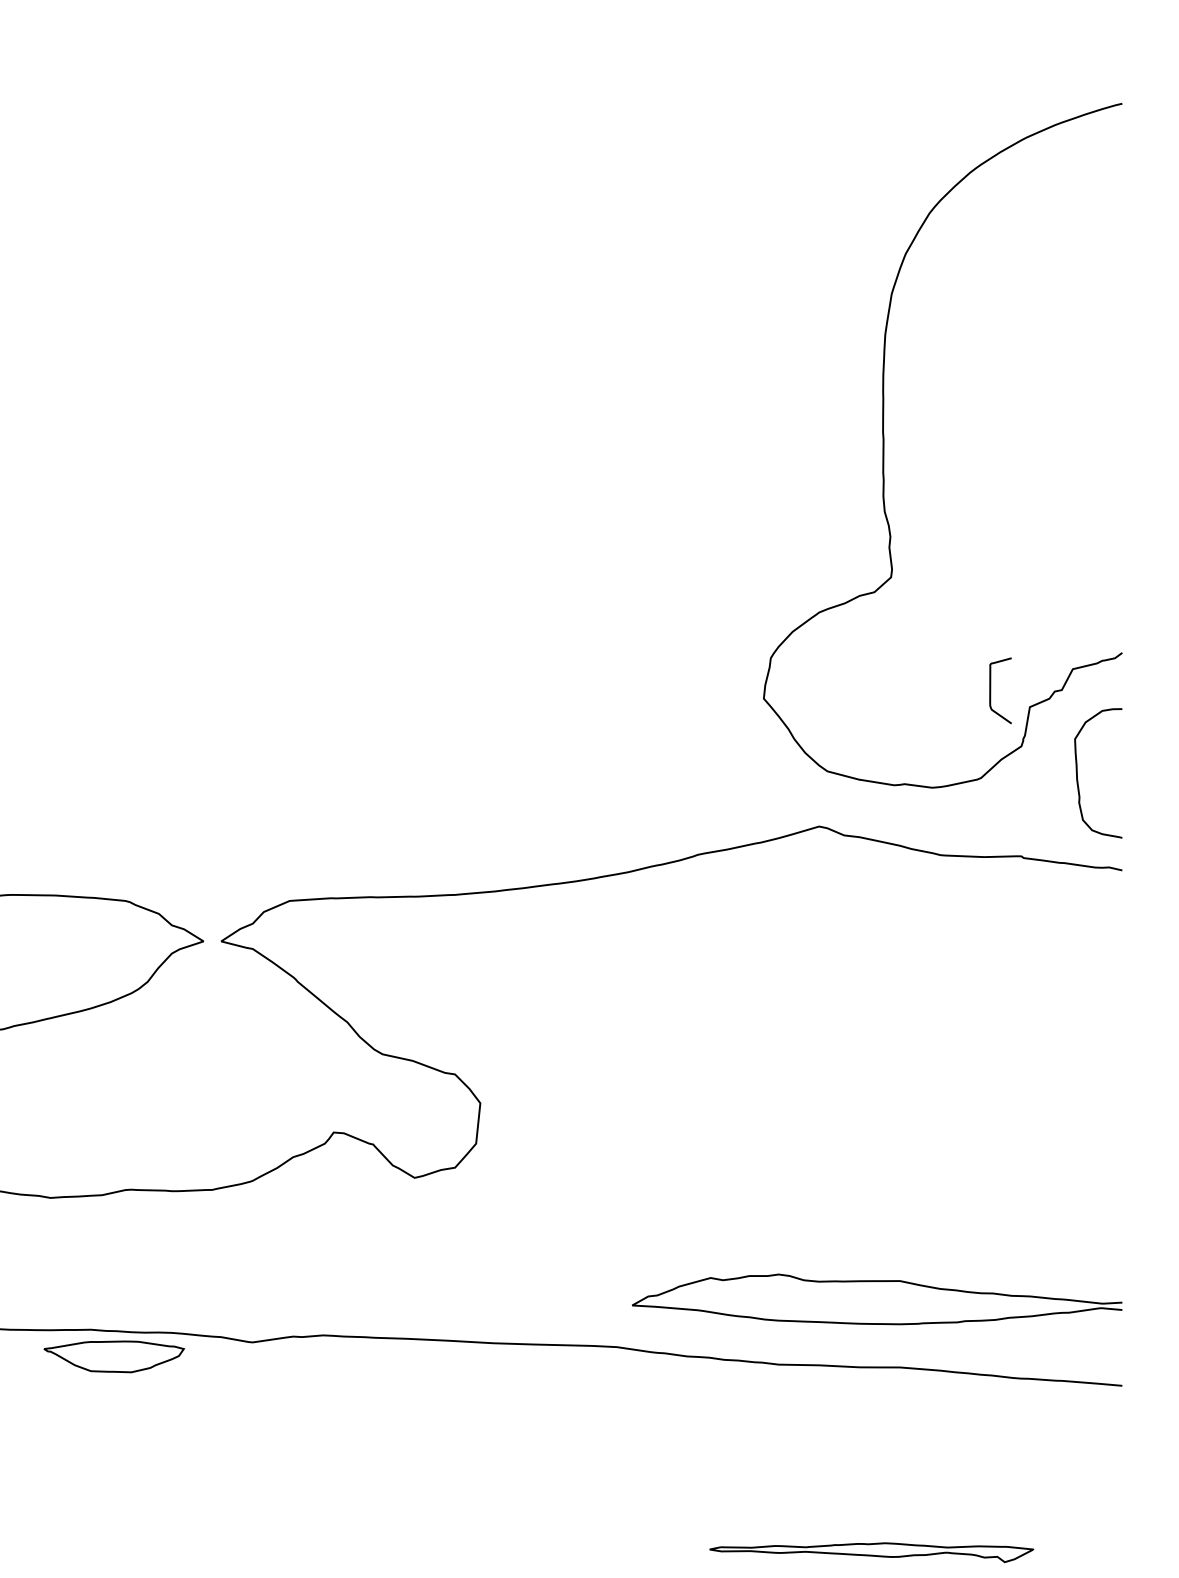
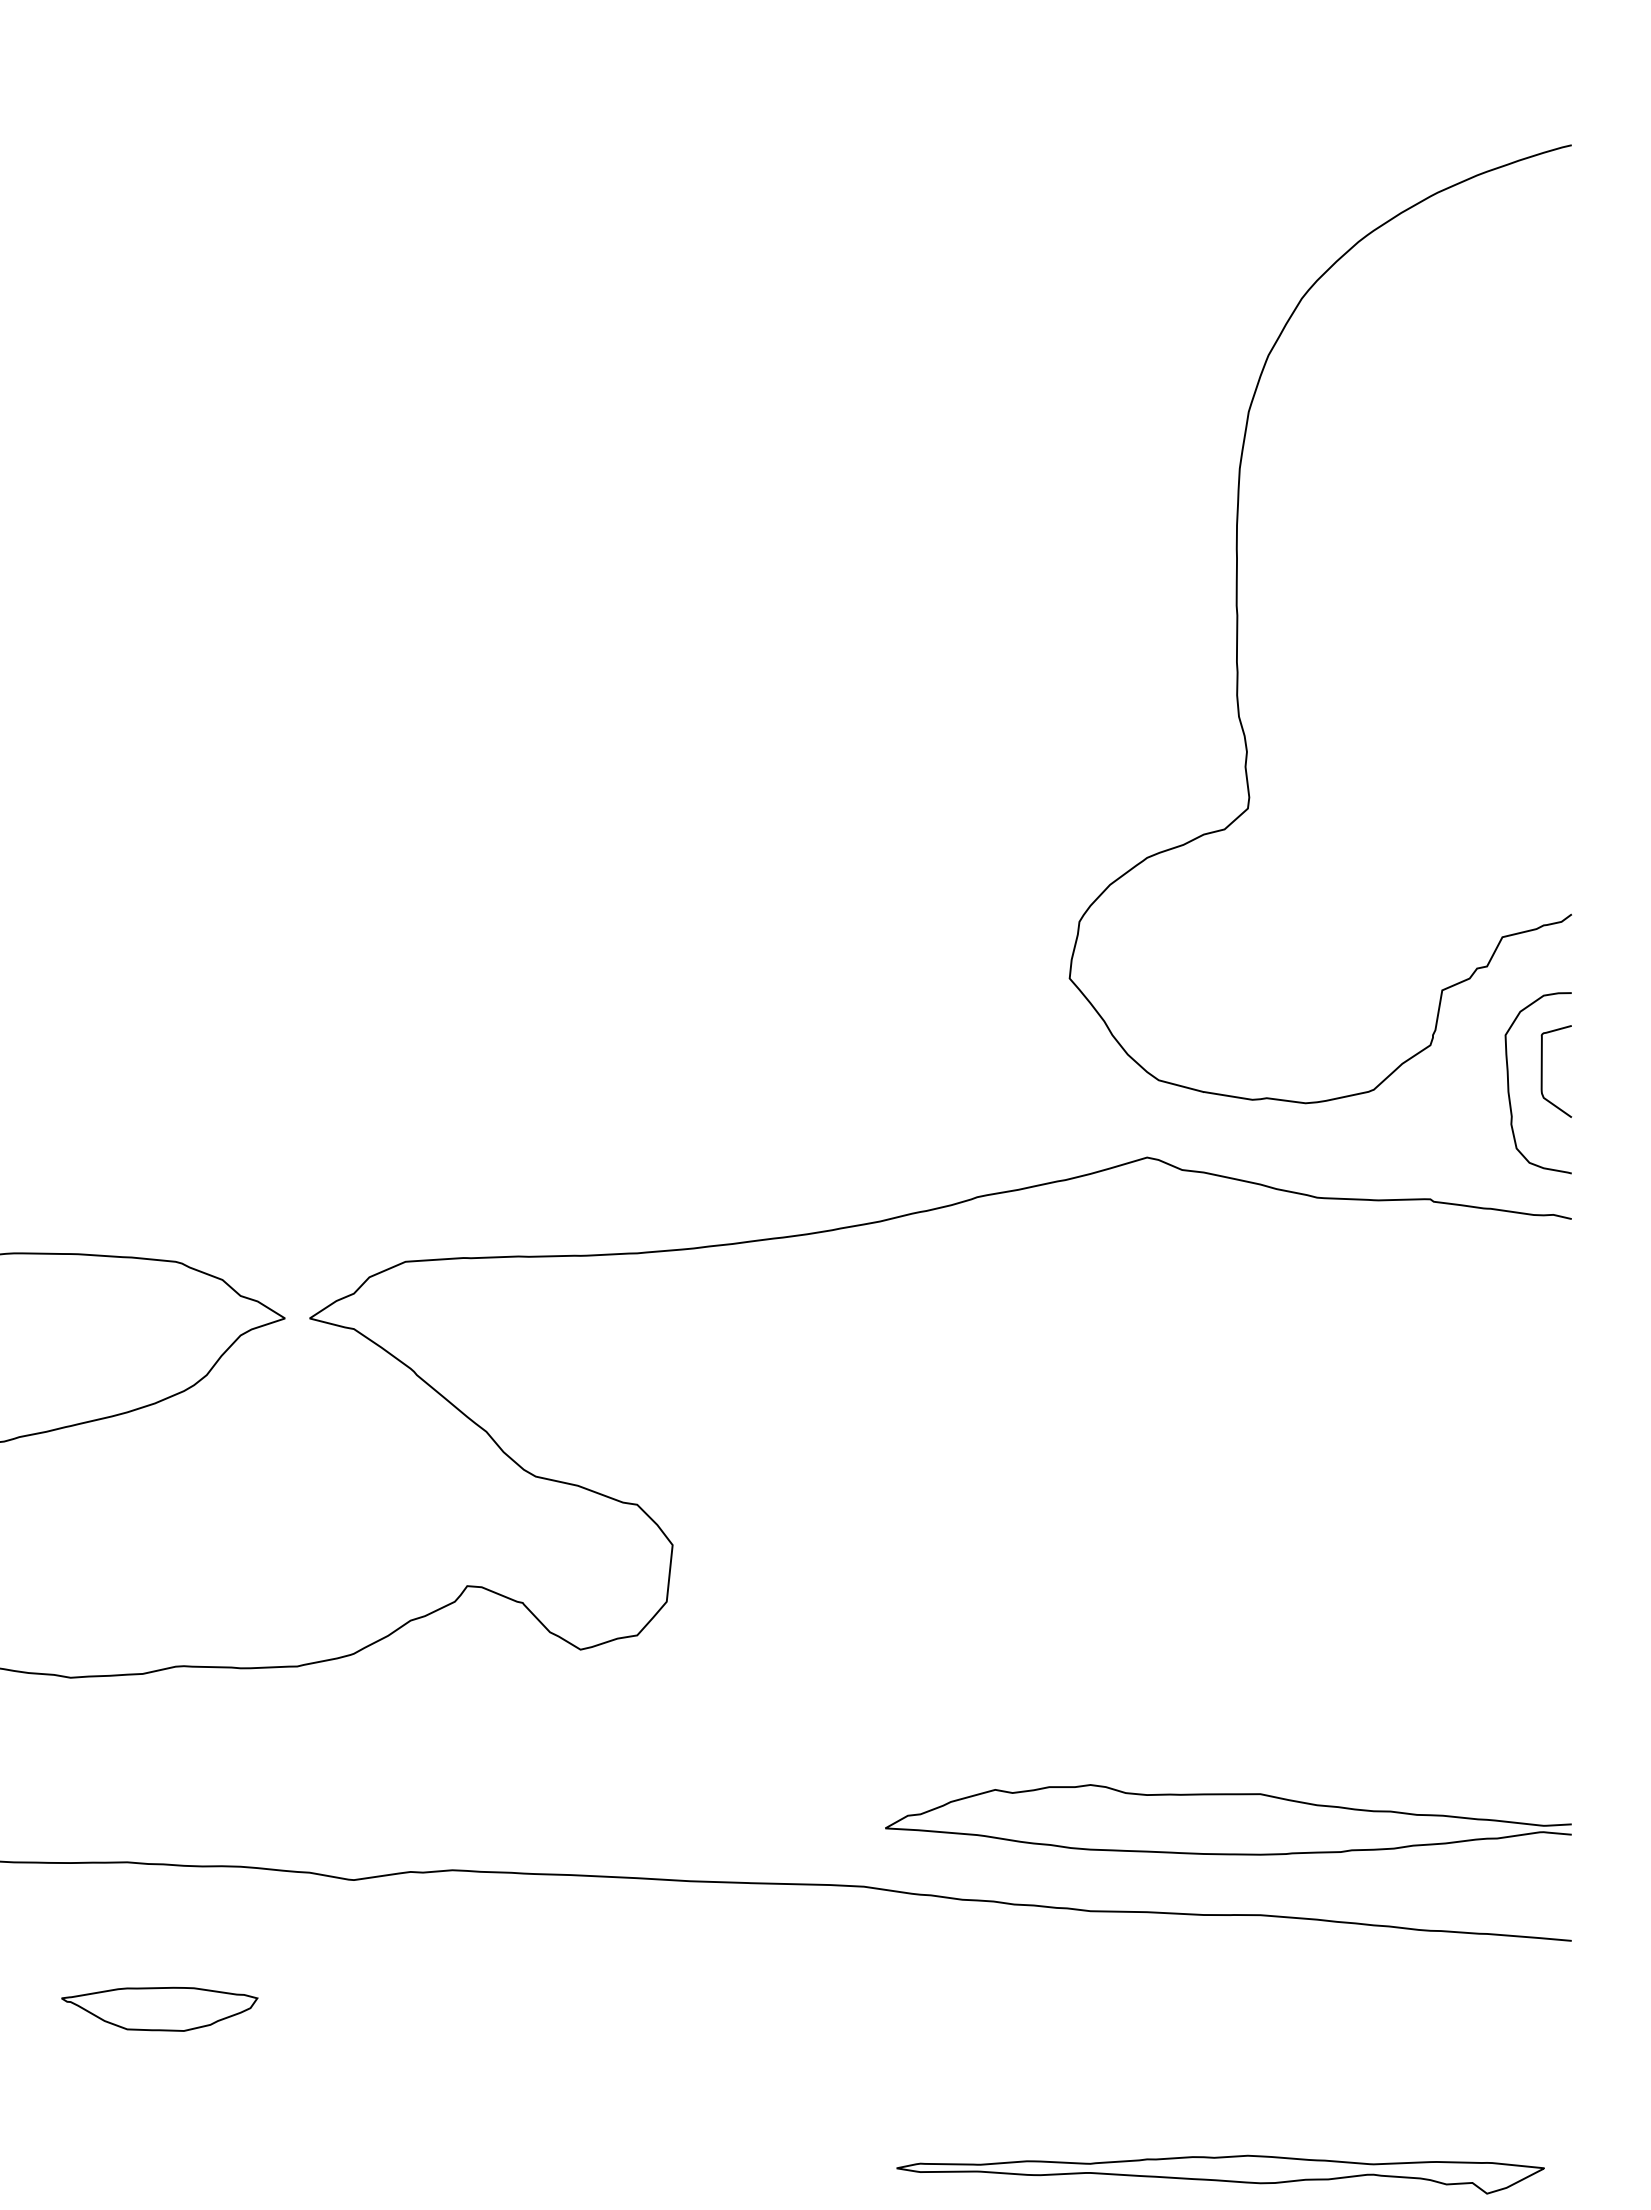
curve: (990, 690) -> (1542, 1071), moved
part: (113, 1356) -> (159, 2008), moved
part: (871, 1552) -> (1220, 2174), size x1.43

